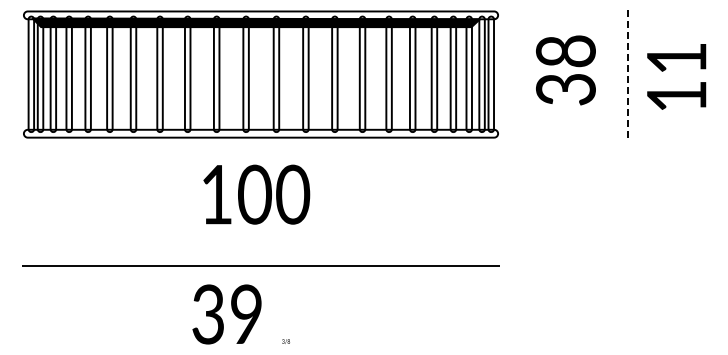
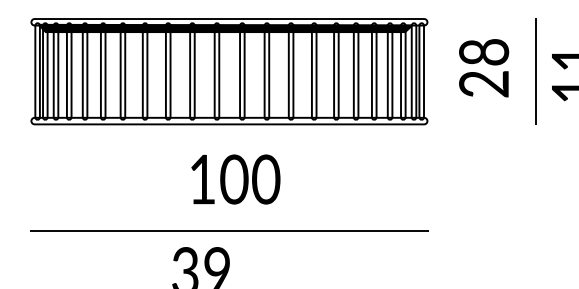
line: (627, 74) -> (535, 71), dashed -> solid
text: (566, 89) -> (484, 84), 38 -> 28
text: (256, 194) -> (235, 179), moved

